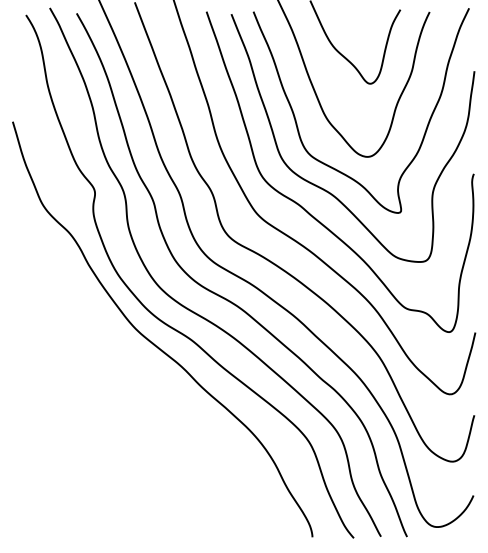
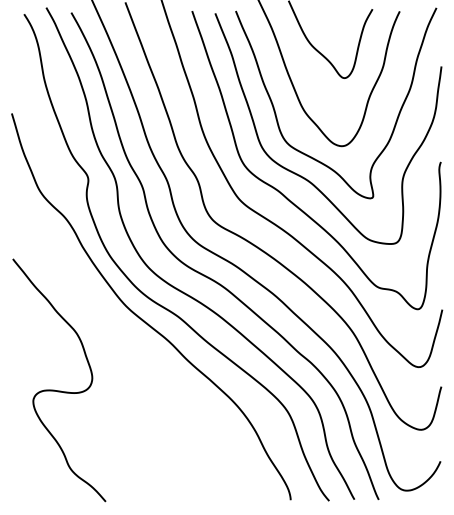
curve: (59, 418) -> (55, 389), added

